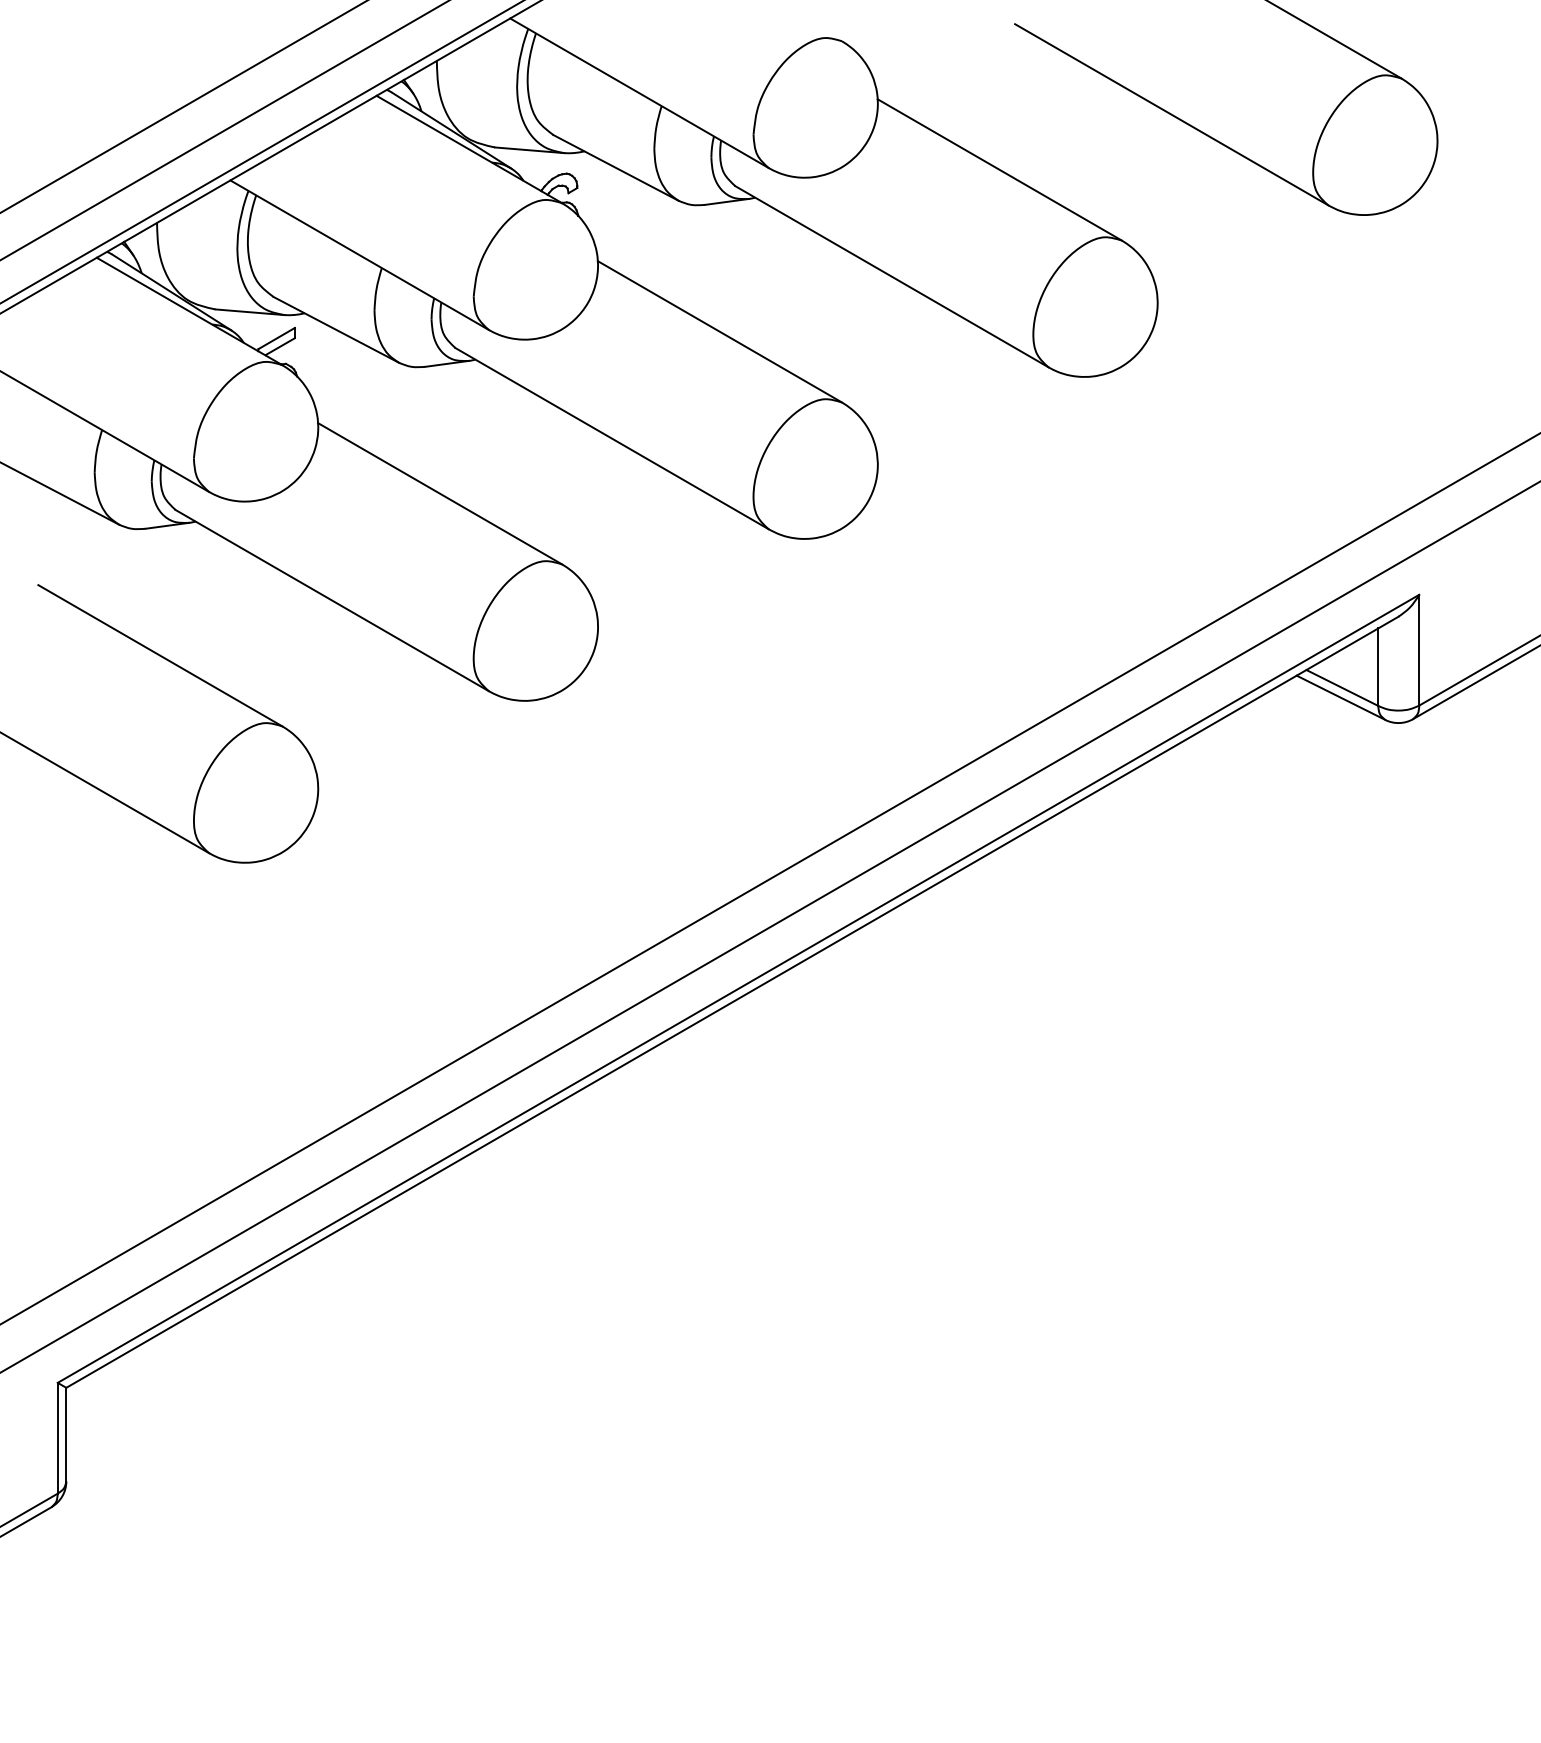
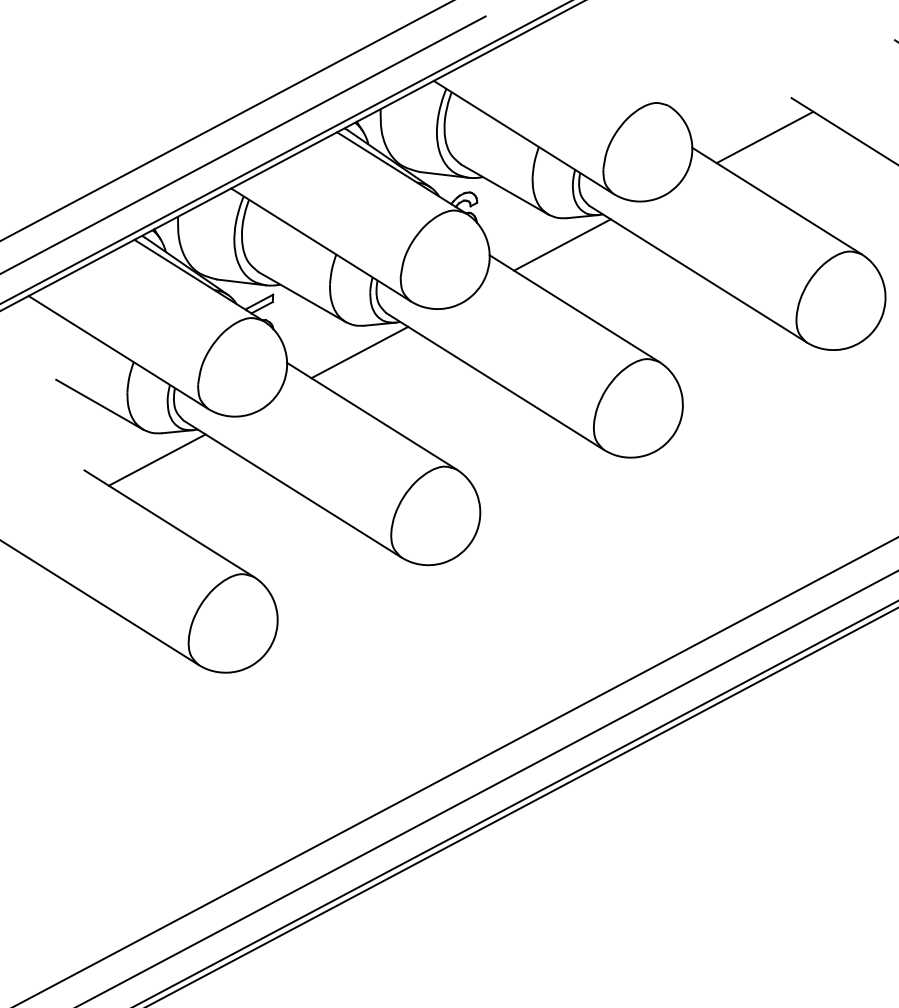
line: (979, 80) -> (764, 137), added
line: (699, 242) -> (562, 244), added
line: (419, 404) -> (359, 352), added
line: (140, 566) -> (157, 459), added

